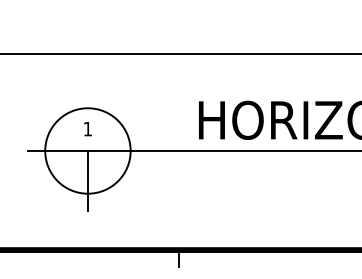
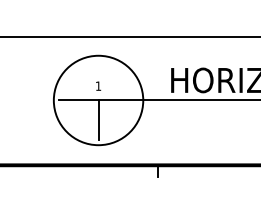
circle: (87, 151) -> (98, 100), size x1.6

